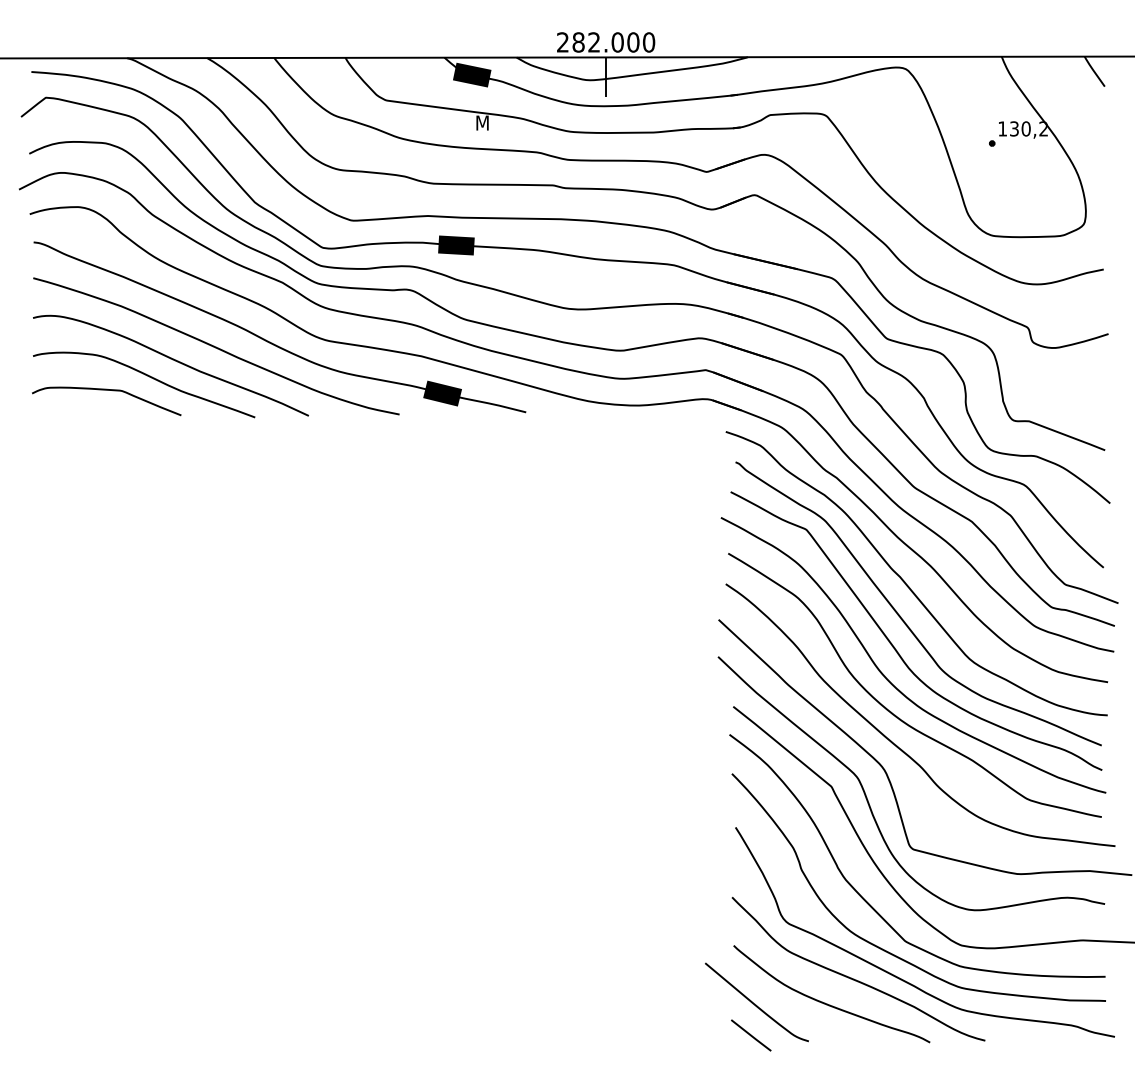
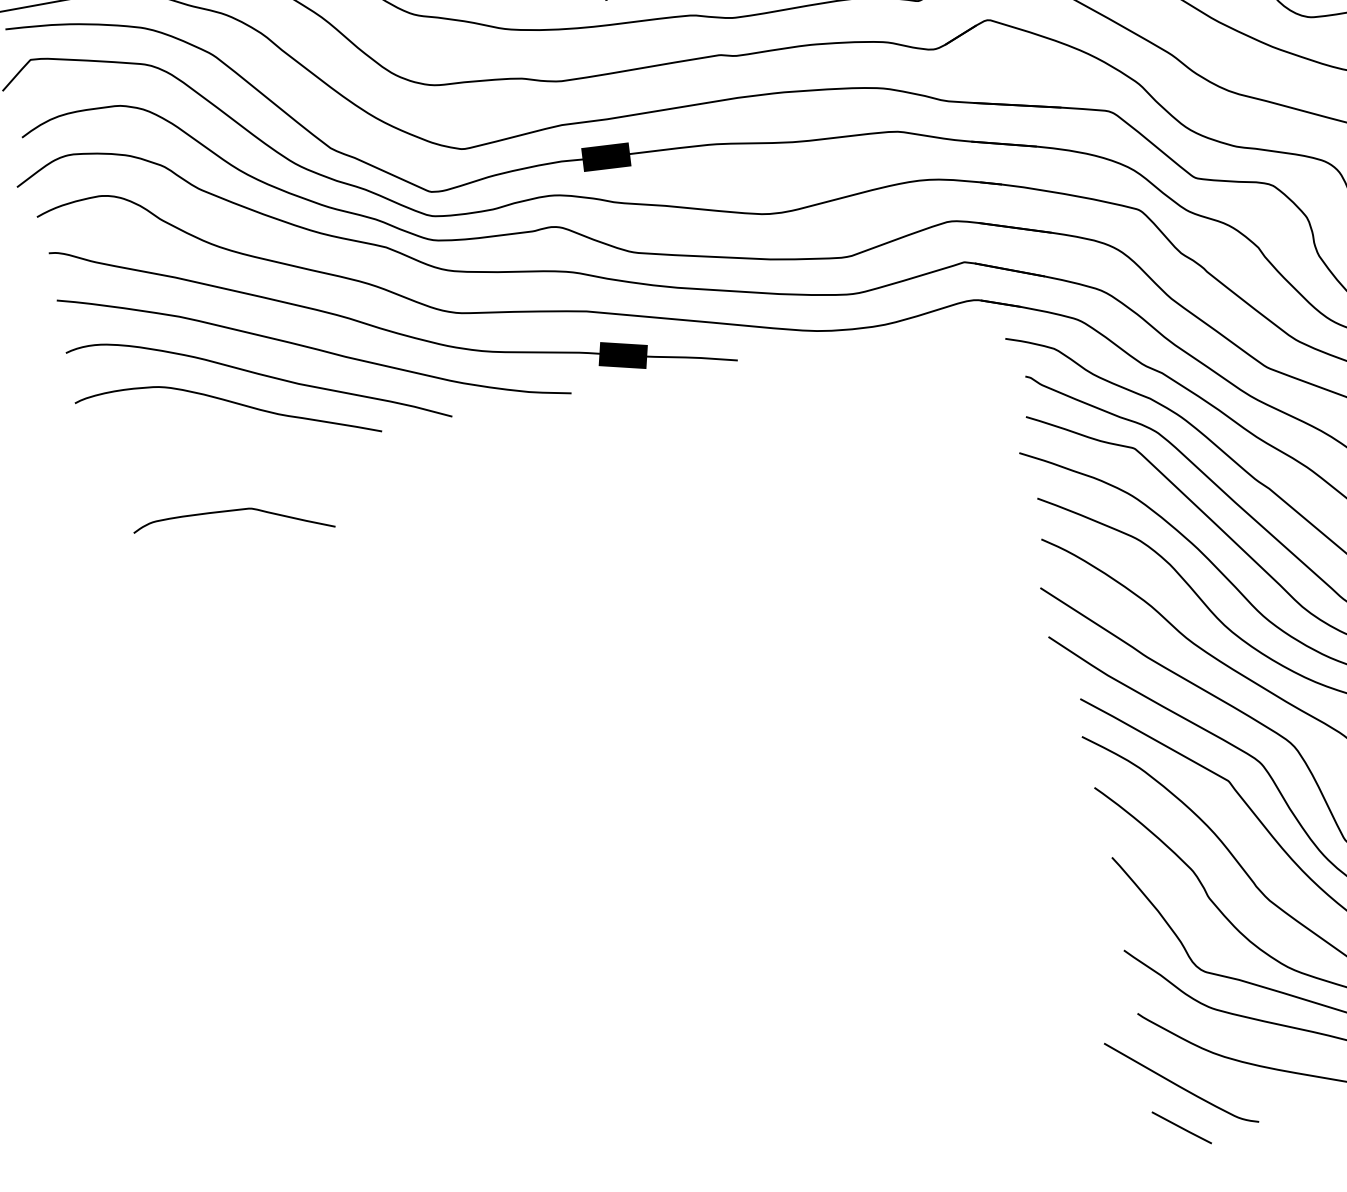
curve: (106, 390) -> (231, 511), moved

